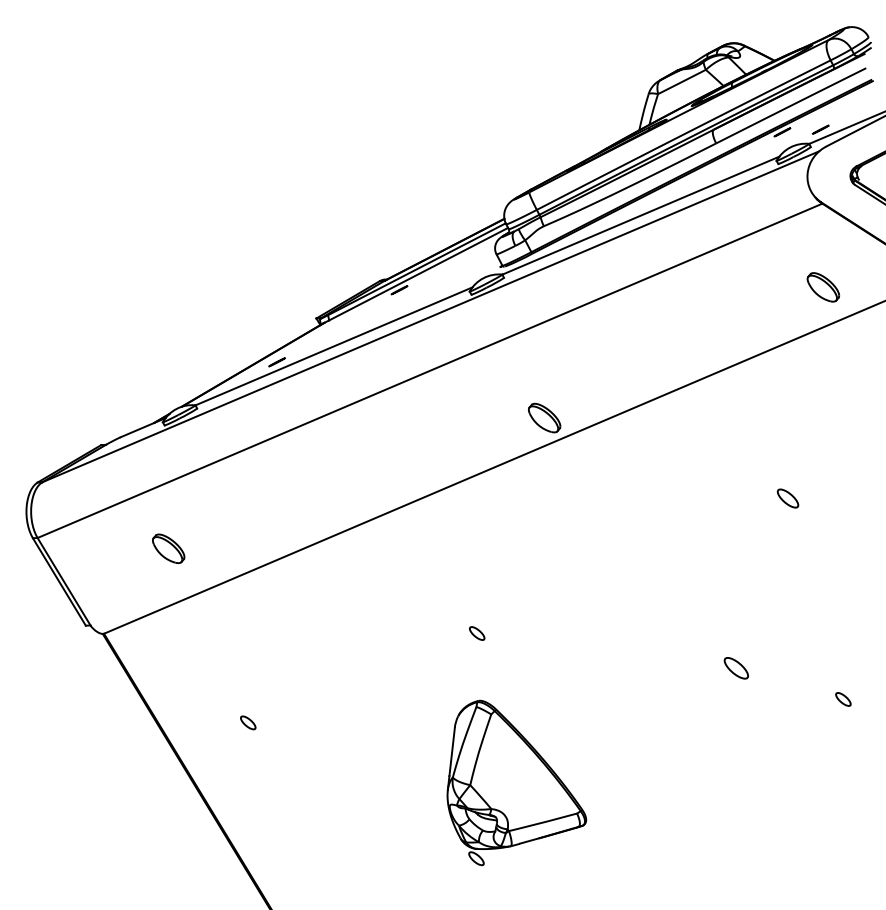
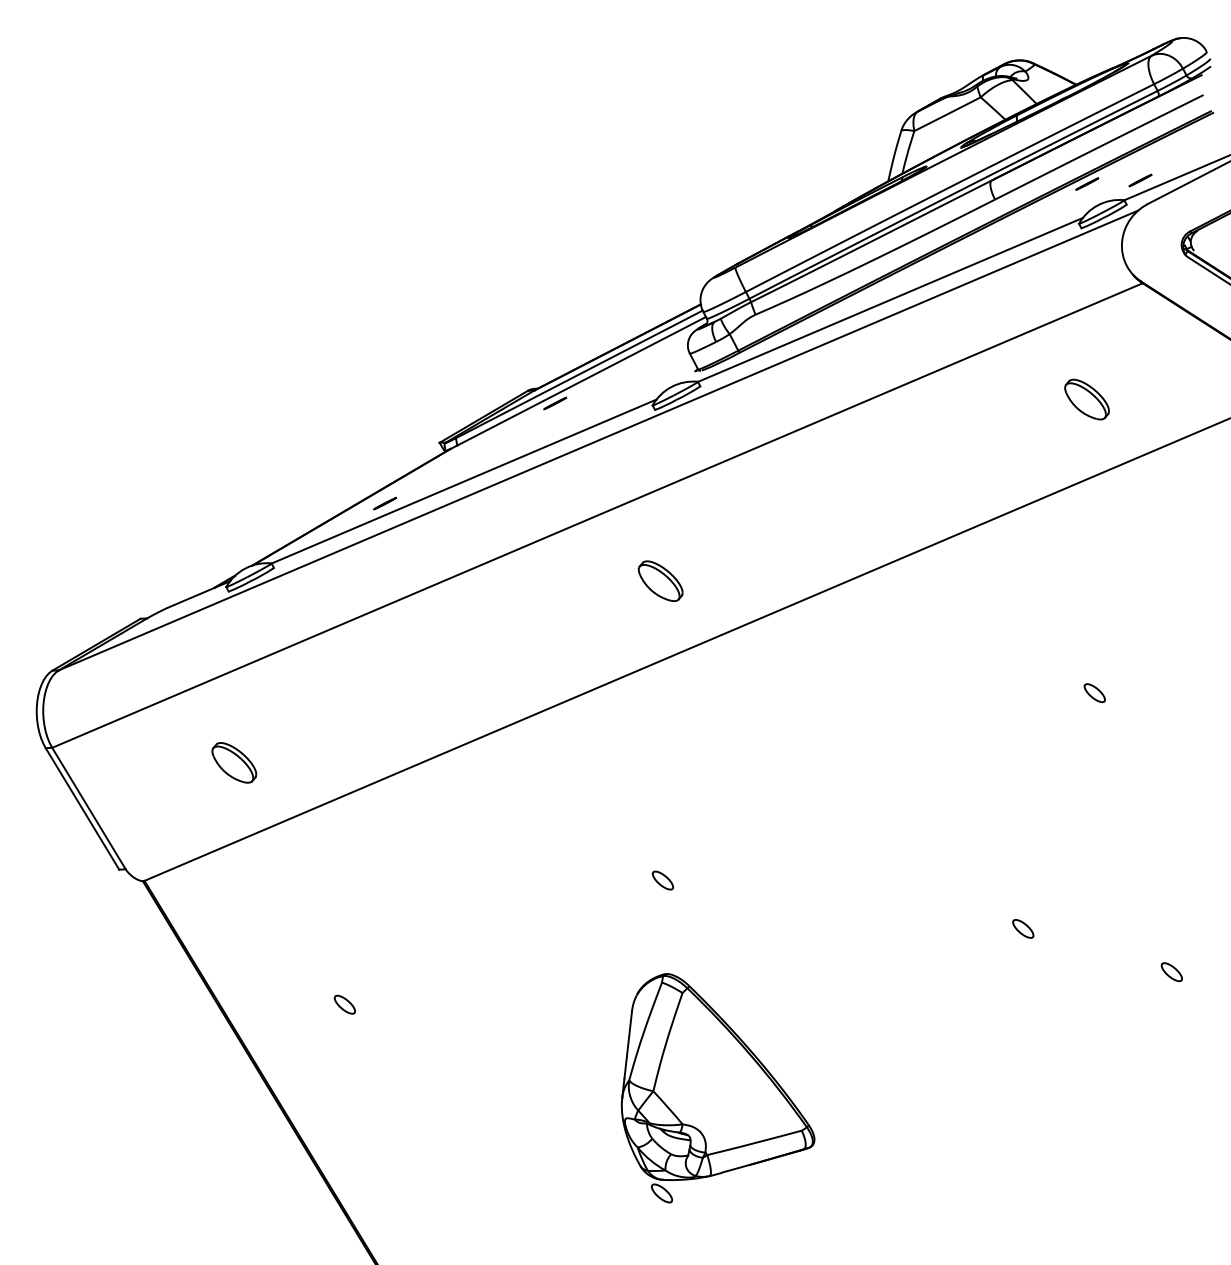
part: (823, 287) -> (1086, 399), moved
part: (544, 417) -> (660, 580), moved
part: (787, 498) -> (1094, 693), size x0.71
part: (736, 668) -> (1023, 928), size x0.62

